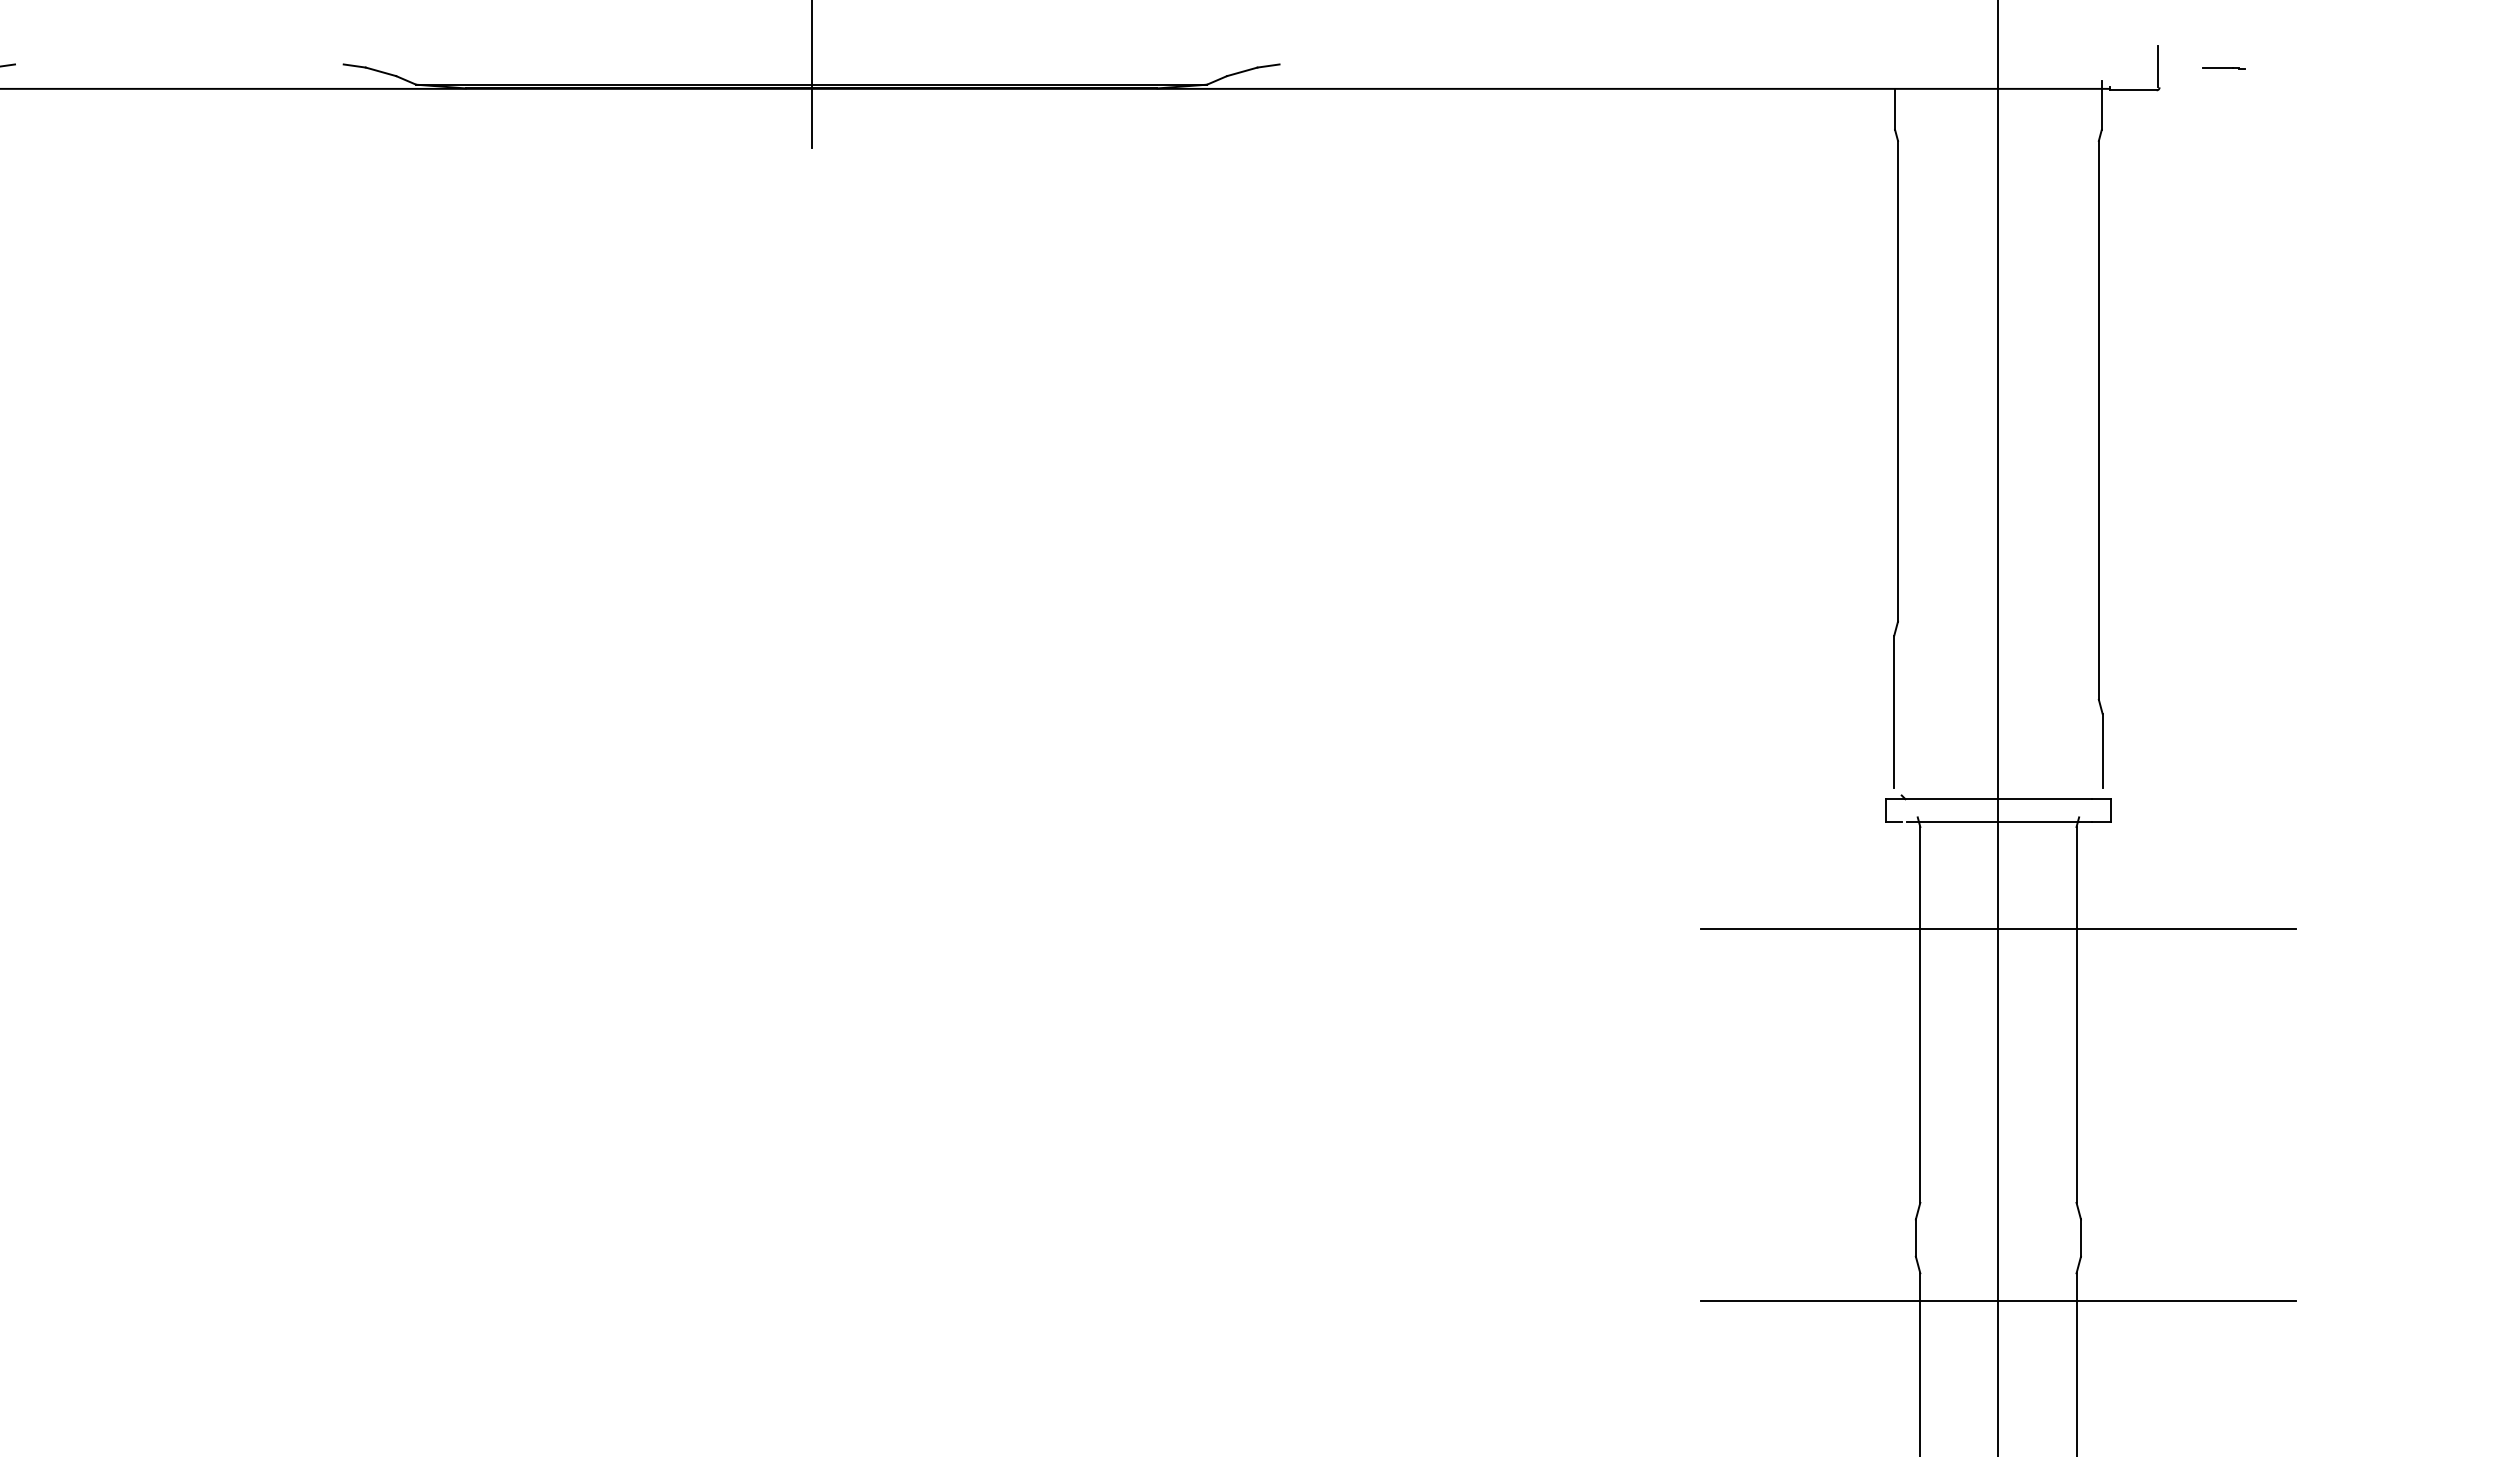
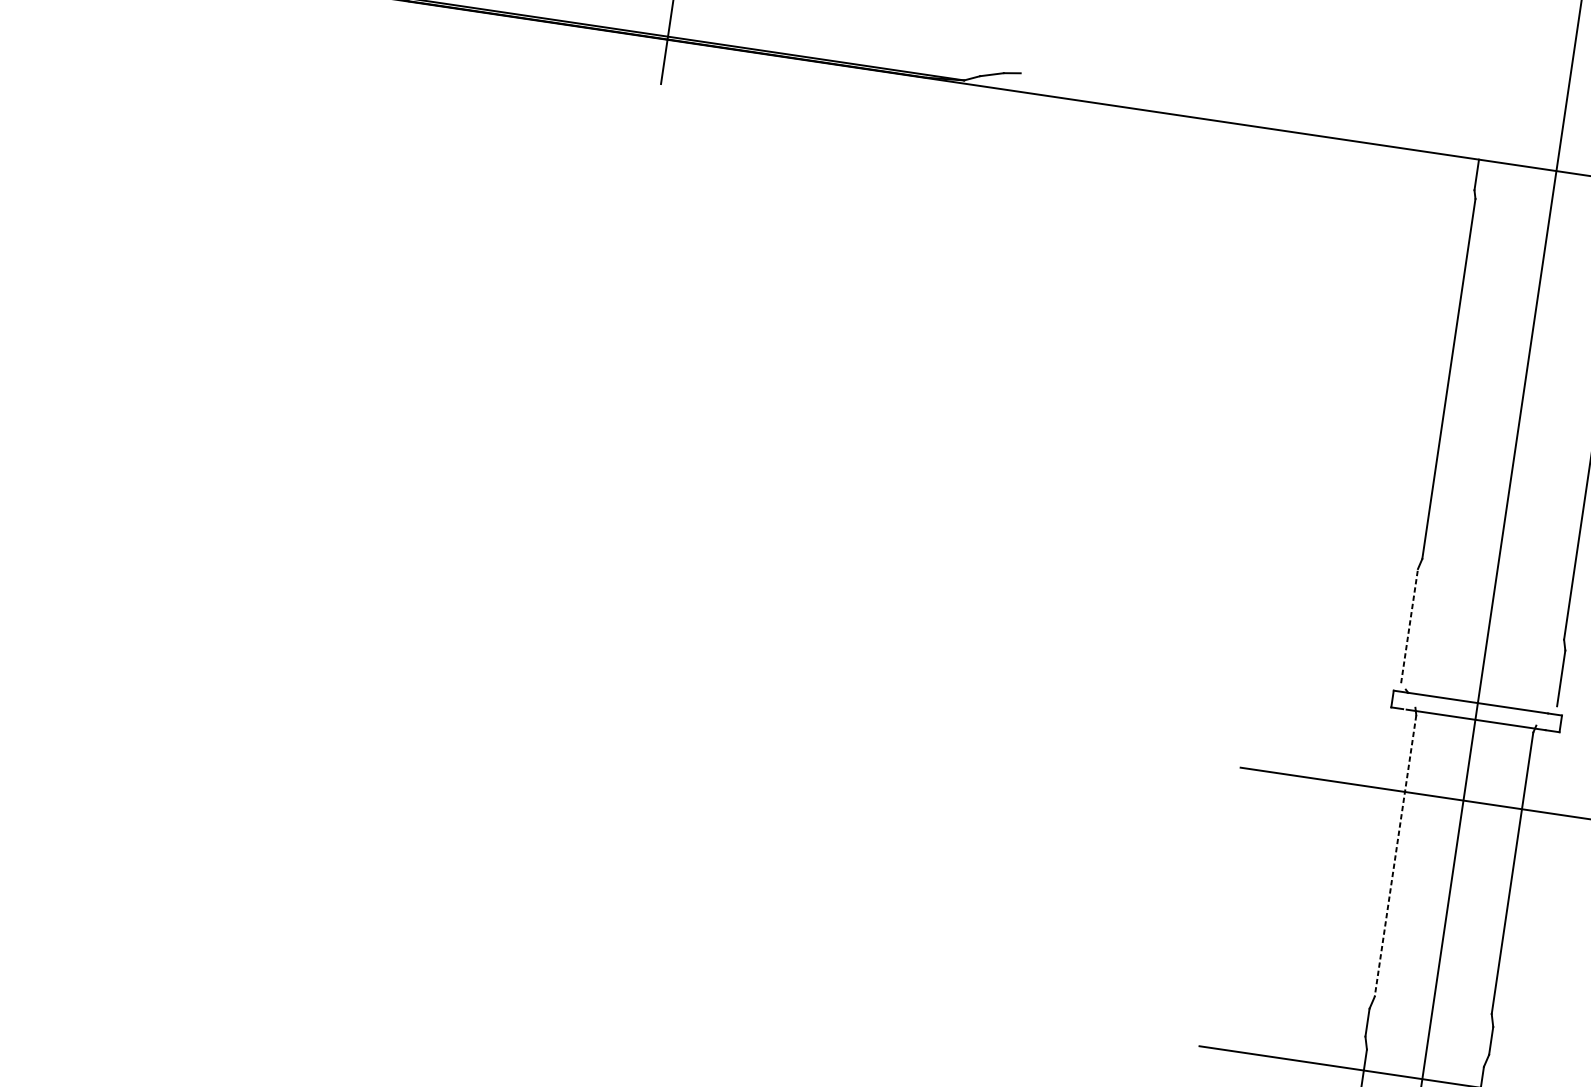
line: (1894, 711) -> (1409, 625), solid -> dashed
line: (1920, 1014) -> (1395, 855), solid -> dashed

